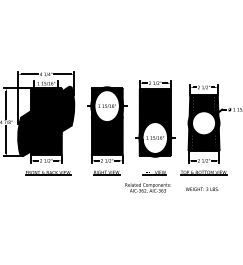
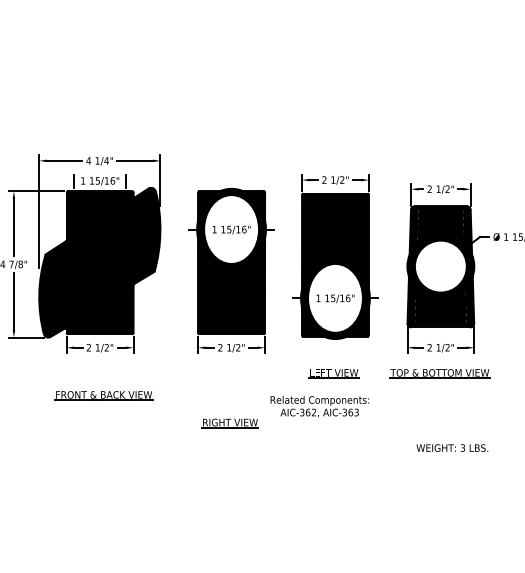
part: (106, 172) -> (230, 422), moved
line: (48, 173) -> (104, 396), moved
text: (202, 188) -> (452, 446), moved

